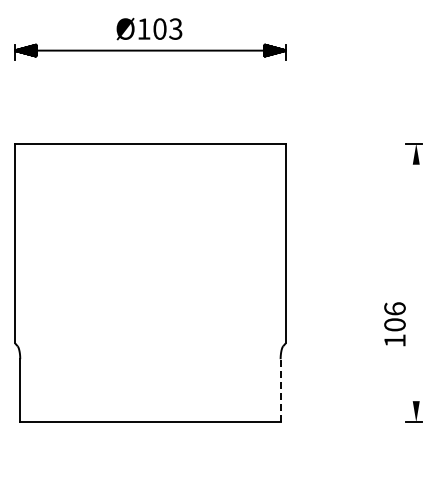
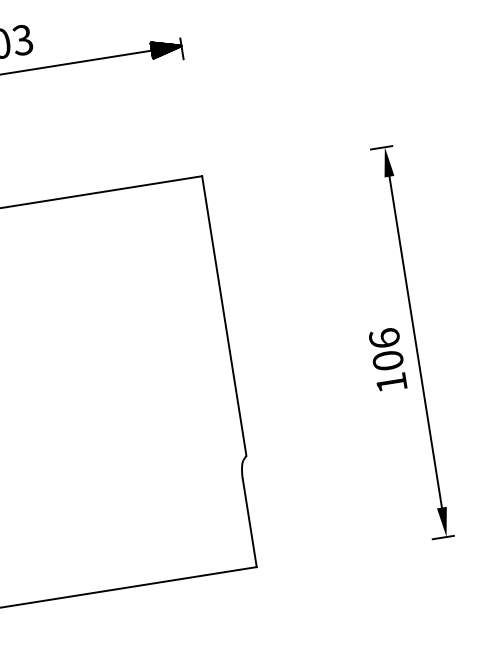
line: (416, 282) -> (415, 341), added
text: (394, 324) -> (387, 360), moved
line: (280, 390) -> (249, 522), dashed -> solid

